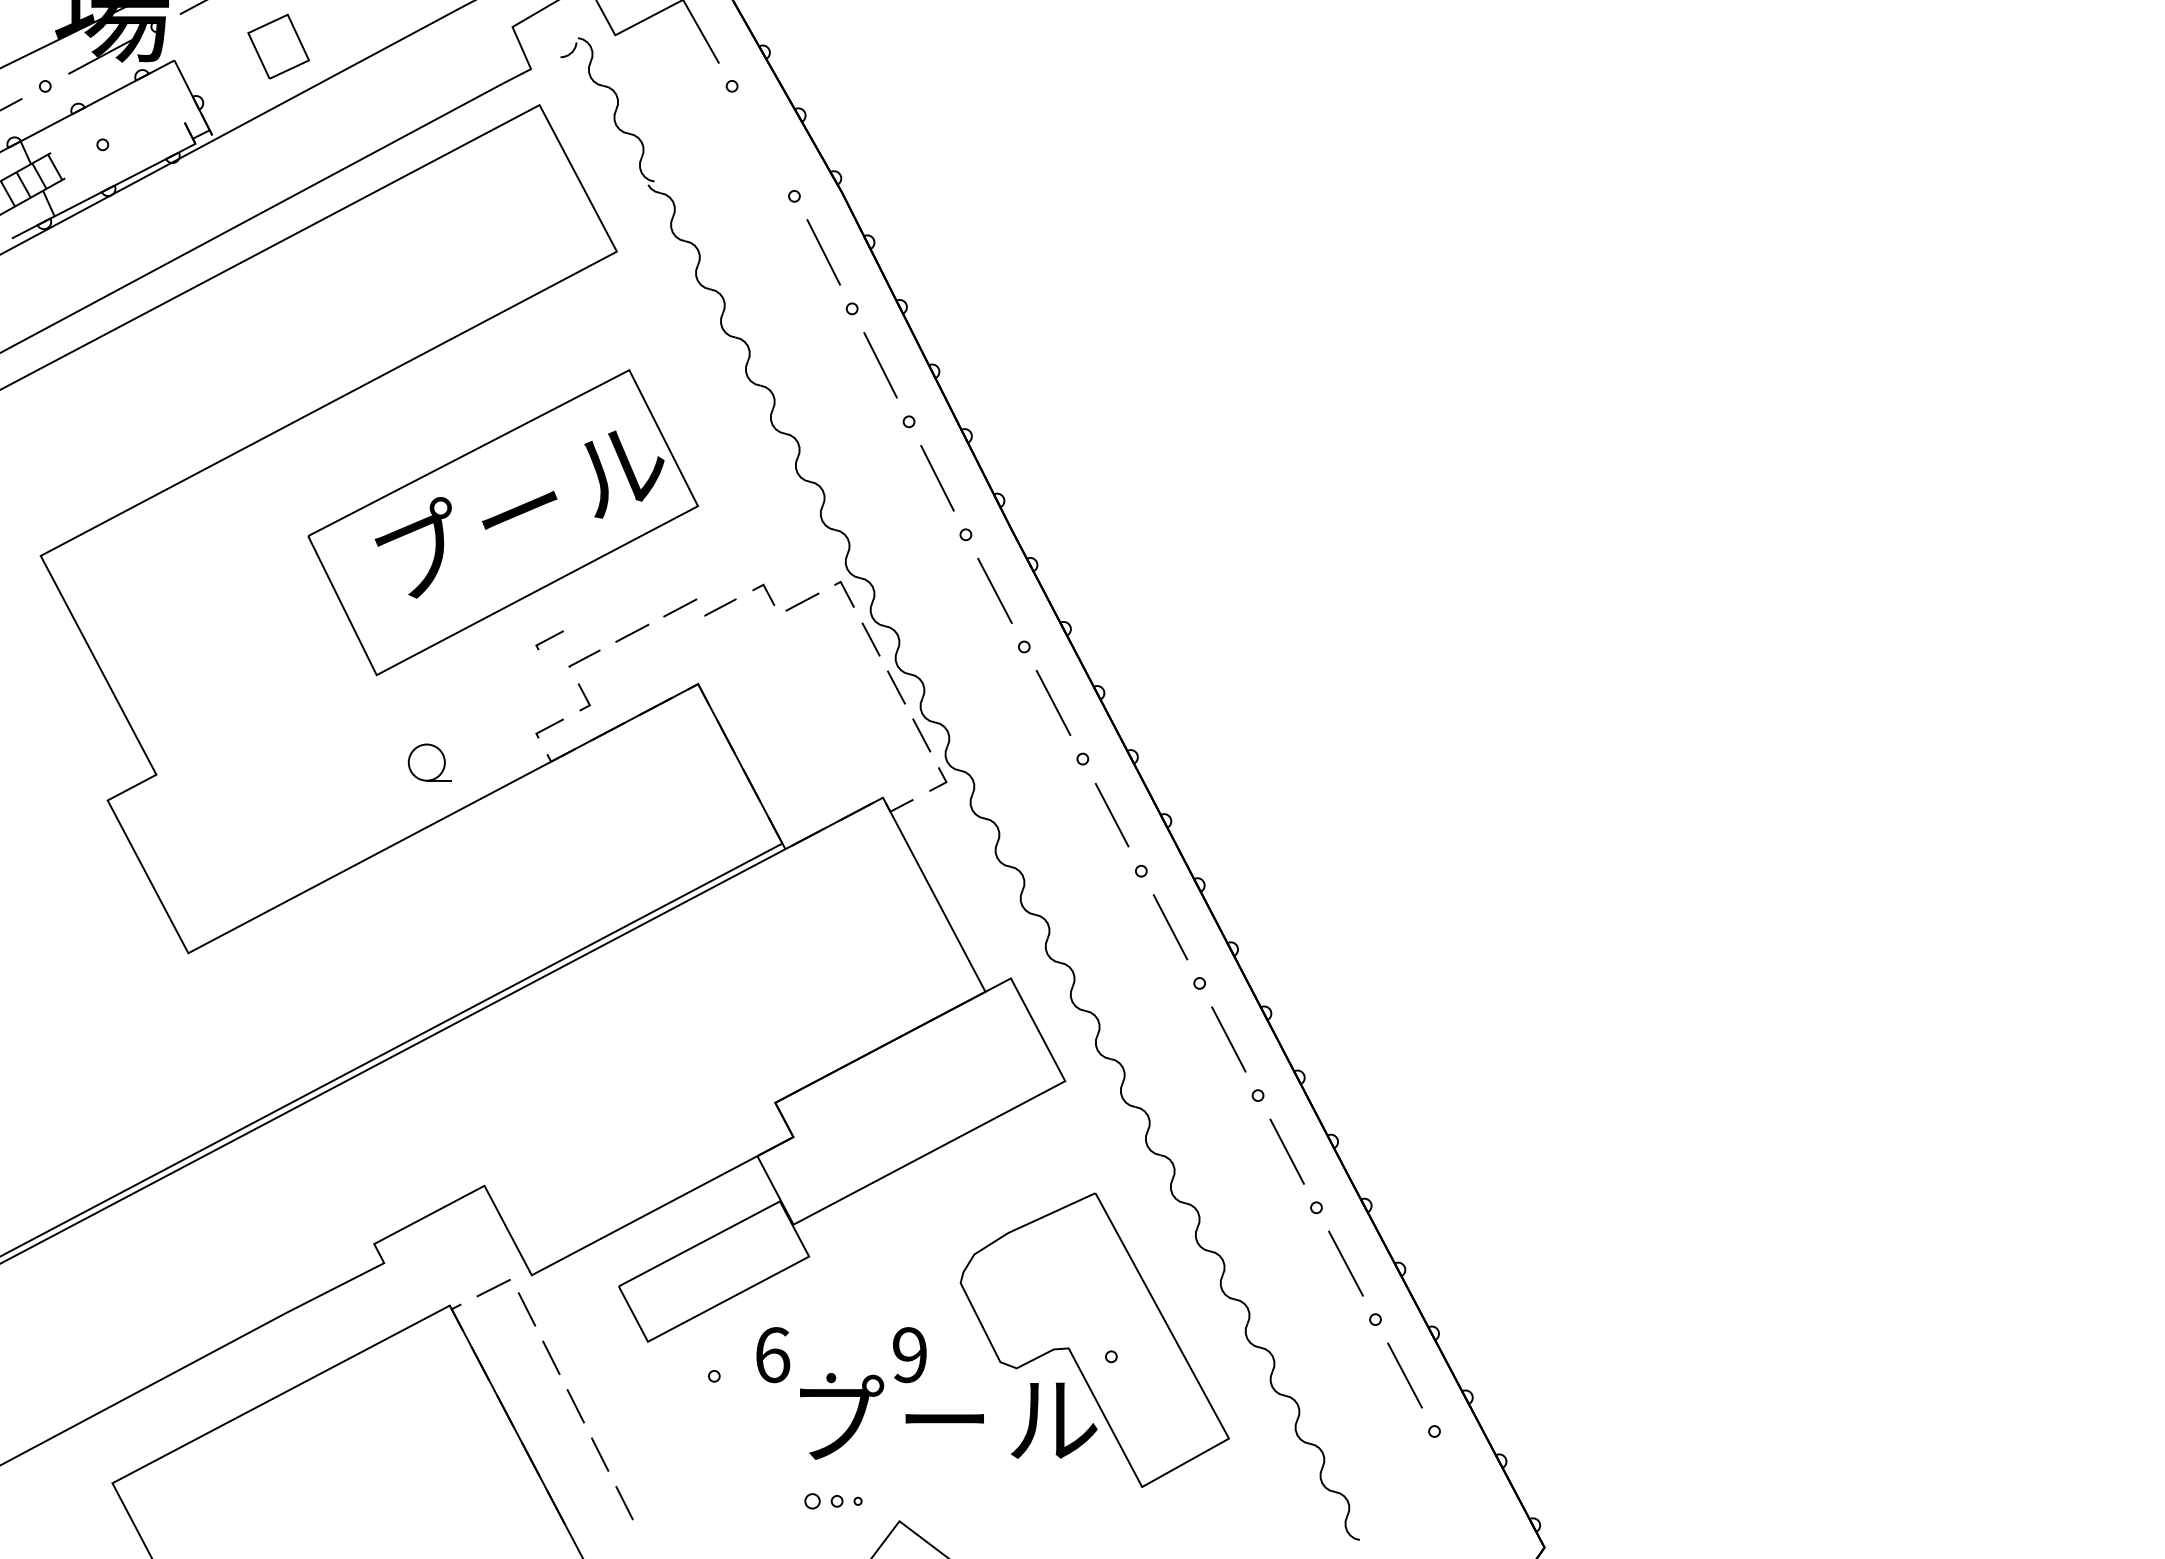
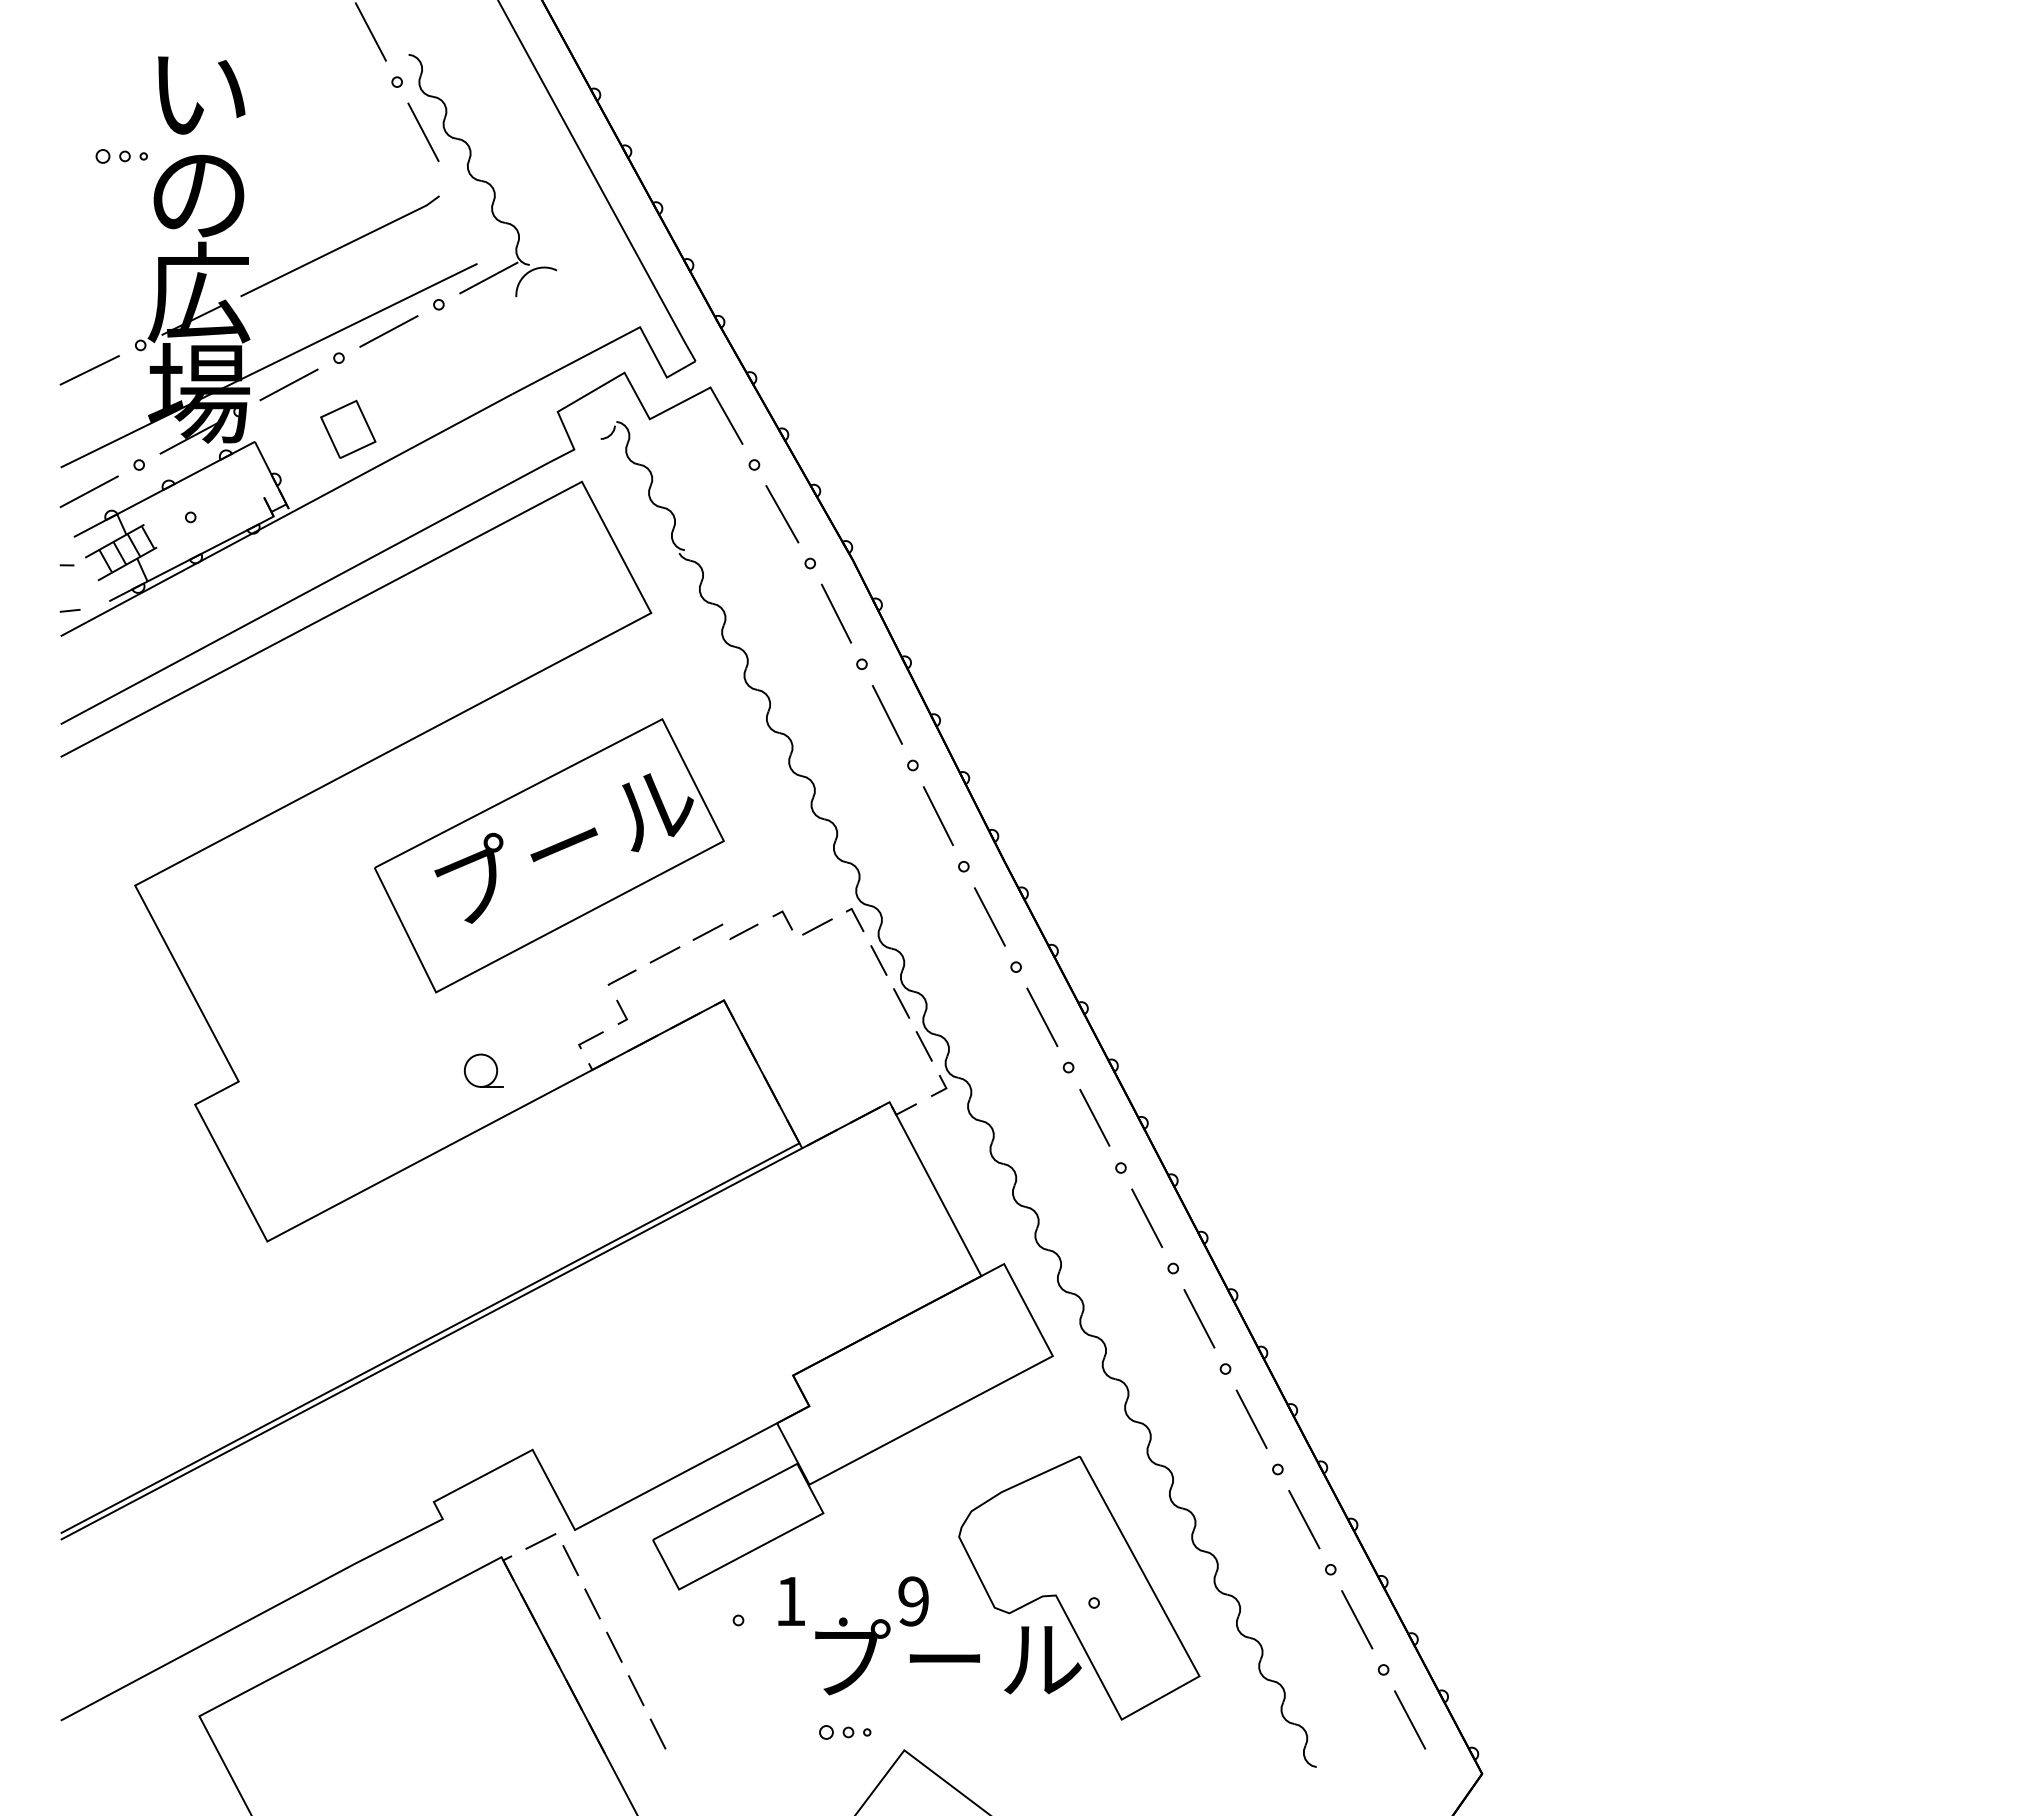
line: (763, 141) -> (782, 514), added
line: (549, 639) -> (590, 960), removed
text: (773, 1355) -> (791, 1601), 6 -> 1
line: (1463, 1486) -> (1409, 1719), added

